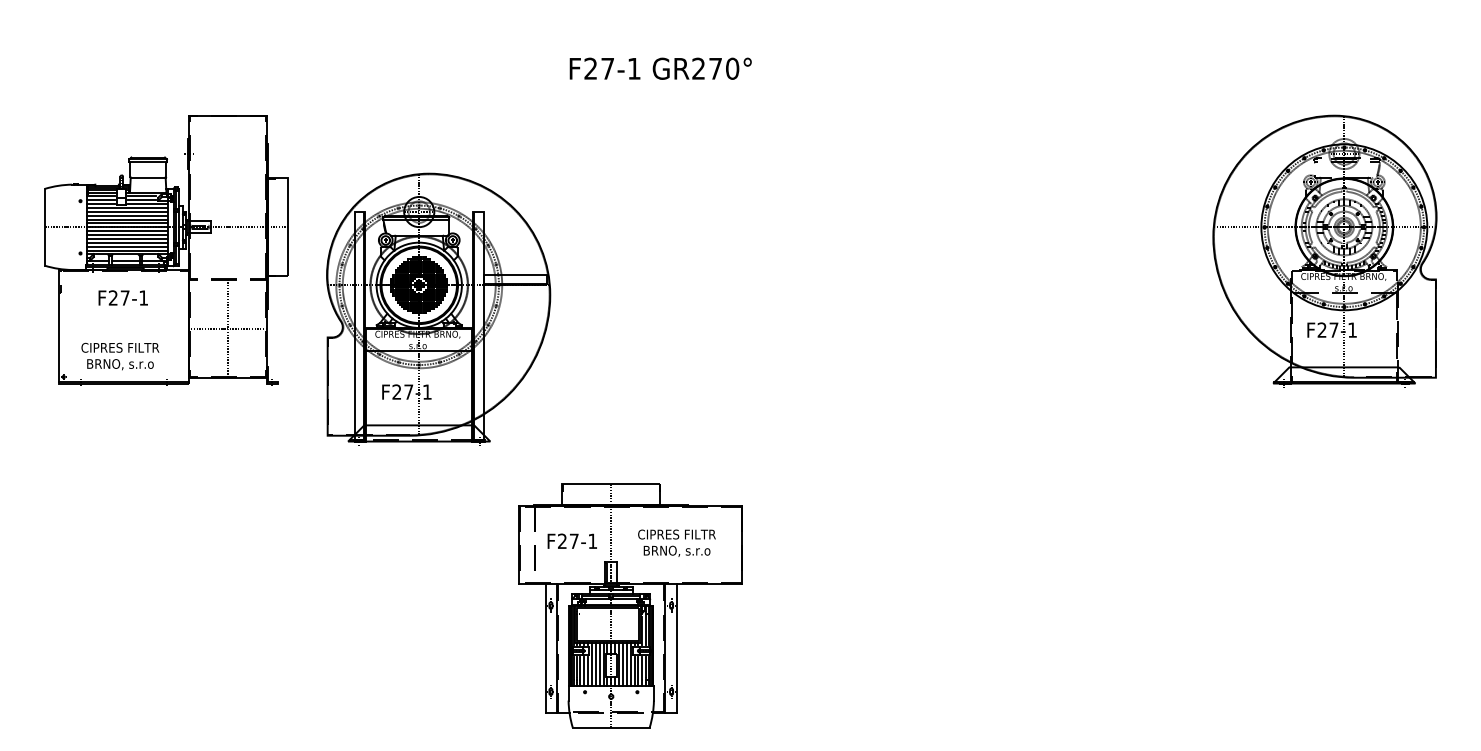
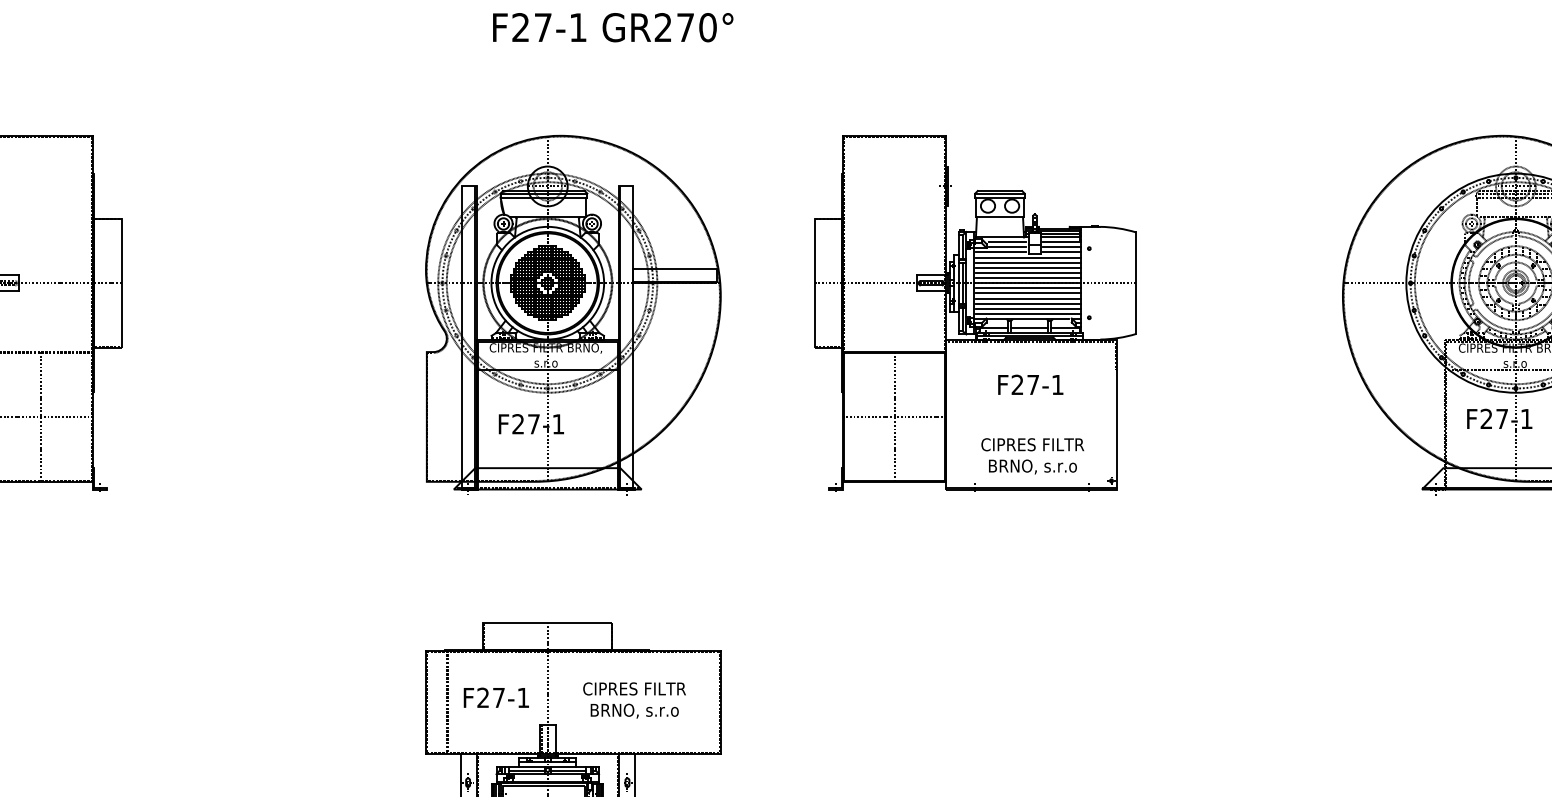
text: (660, 68) -> (612, 27), moved
part: (934, 250) -> (974, 313), added
part: (438, 308) -> (573, 313), moved

